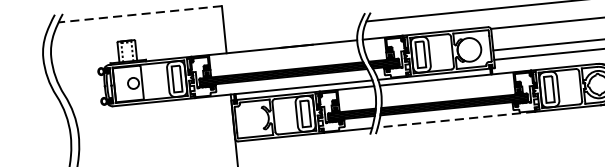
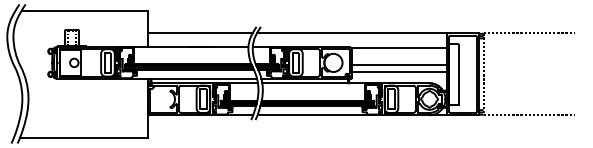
line: (139, 14) -> (84, 10), dashed -> solid
line: (291, 29) -> (199, 33), added
line: (456, 119) -> (318, 115), dashed -> solid

